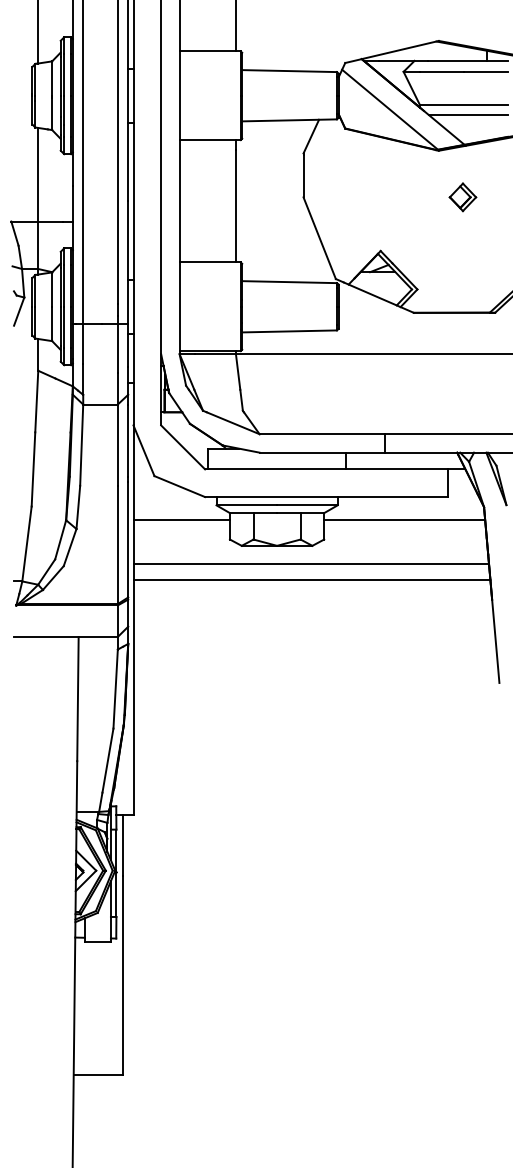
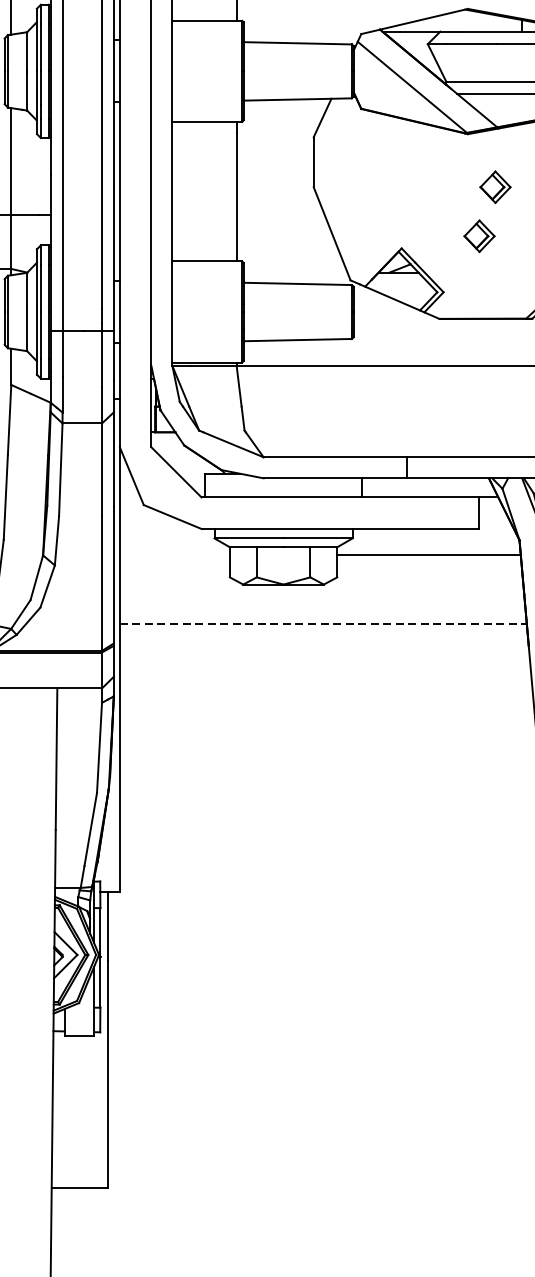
part: (448, 240) -> (478, 236), added
line: (181, 519) -> (174, 554), removed
line: (310, 563) -> (321, 604), removed
line: (312, 580) -> (323, 624), solid -> dashed

